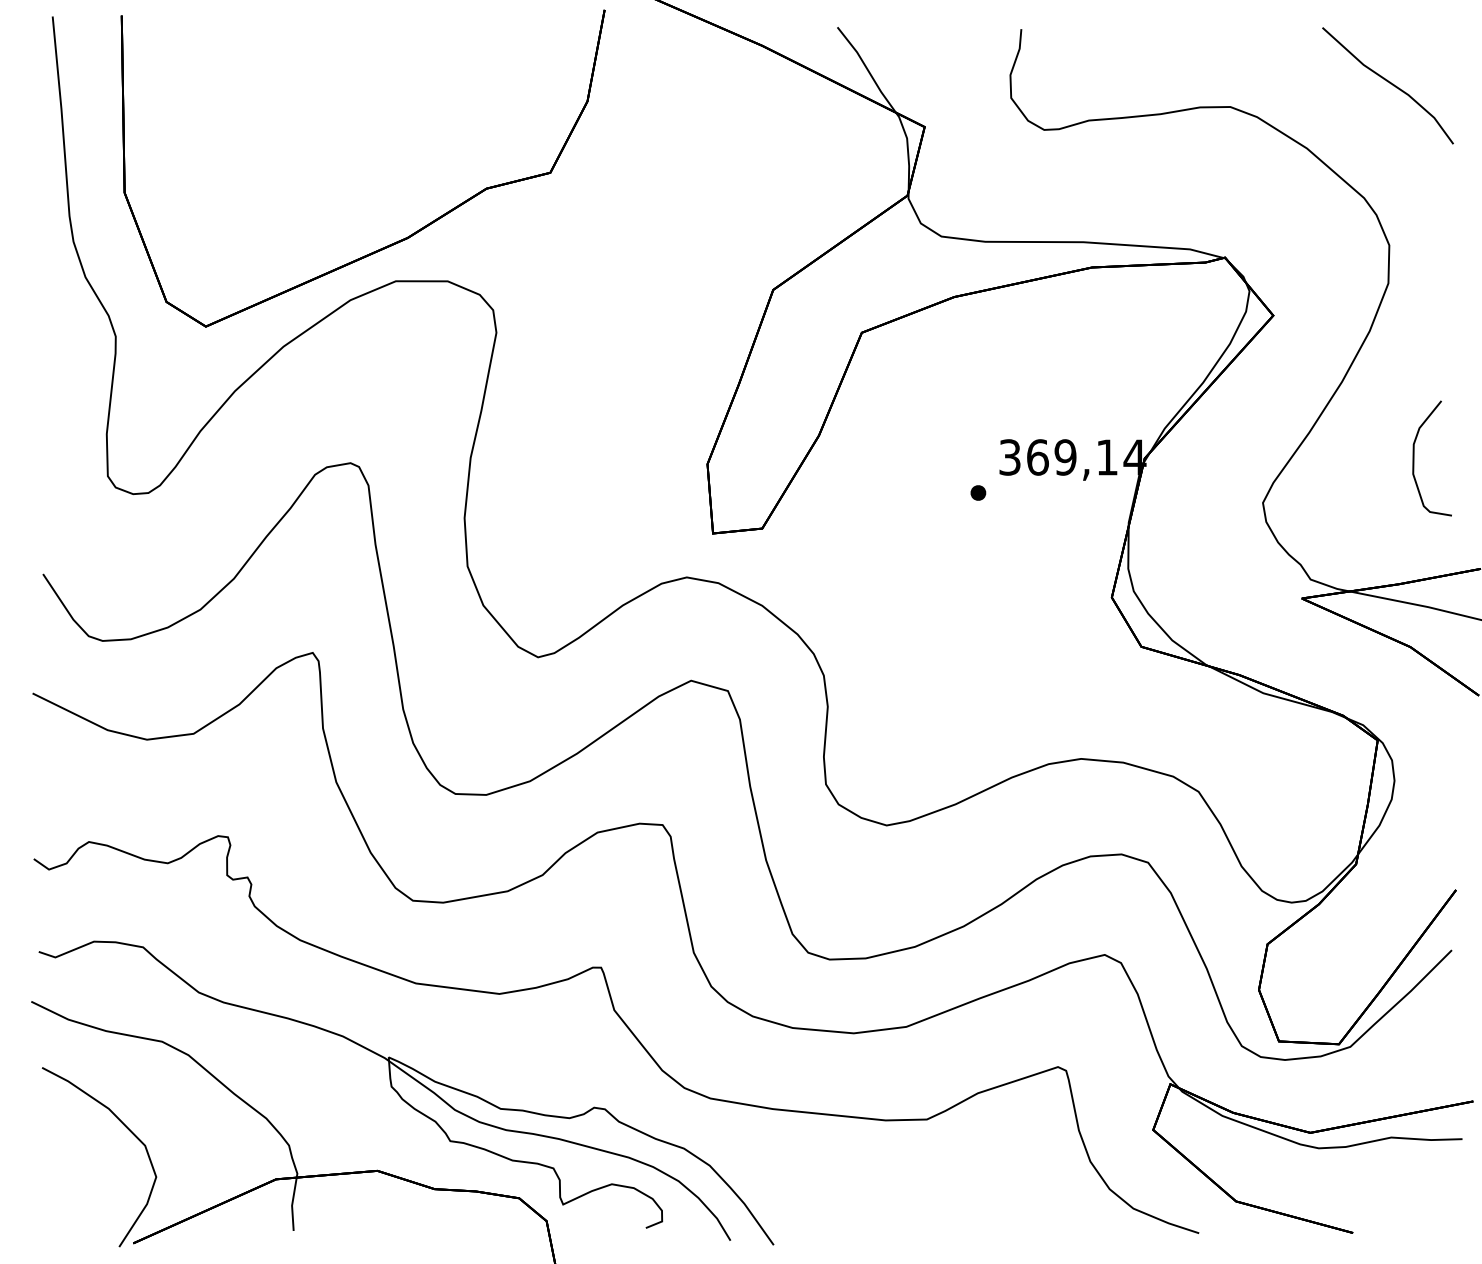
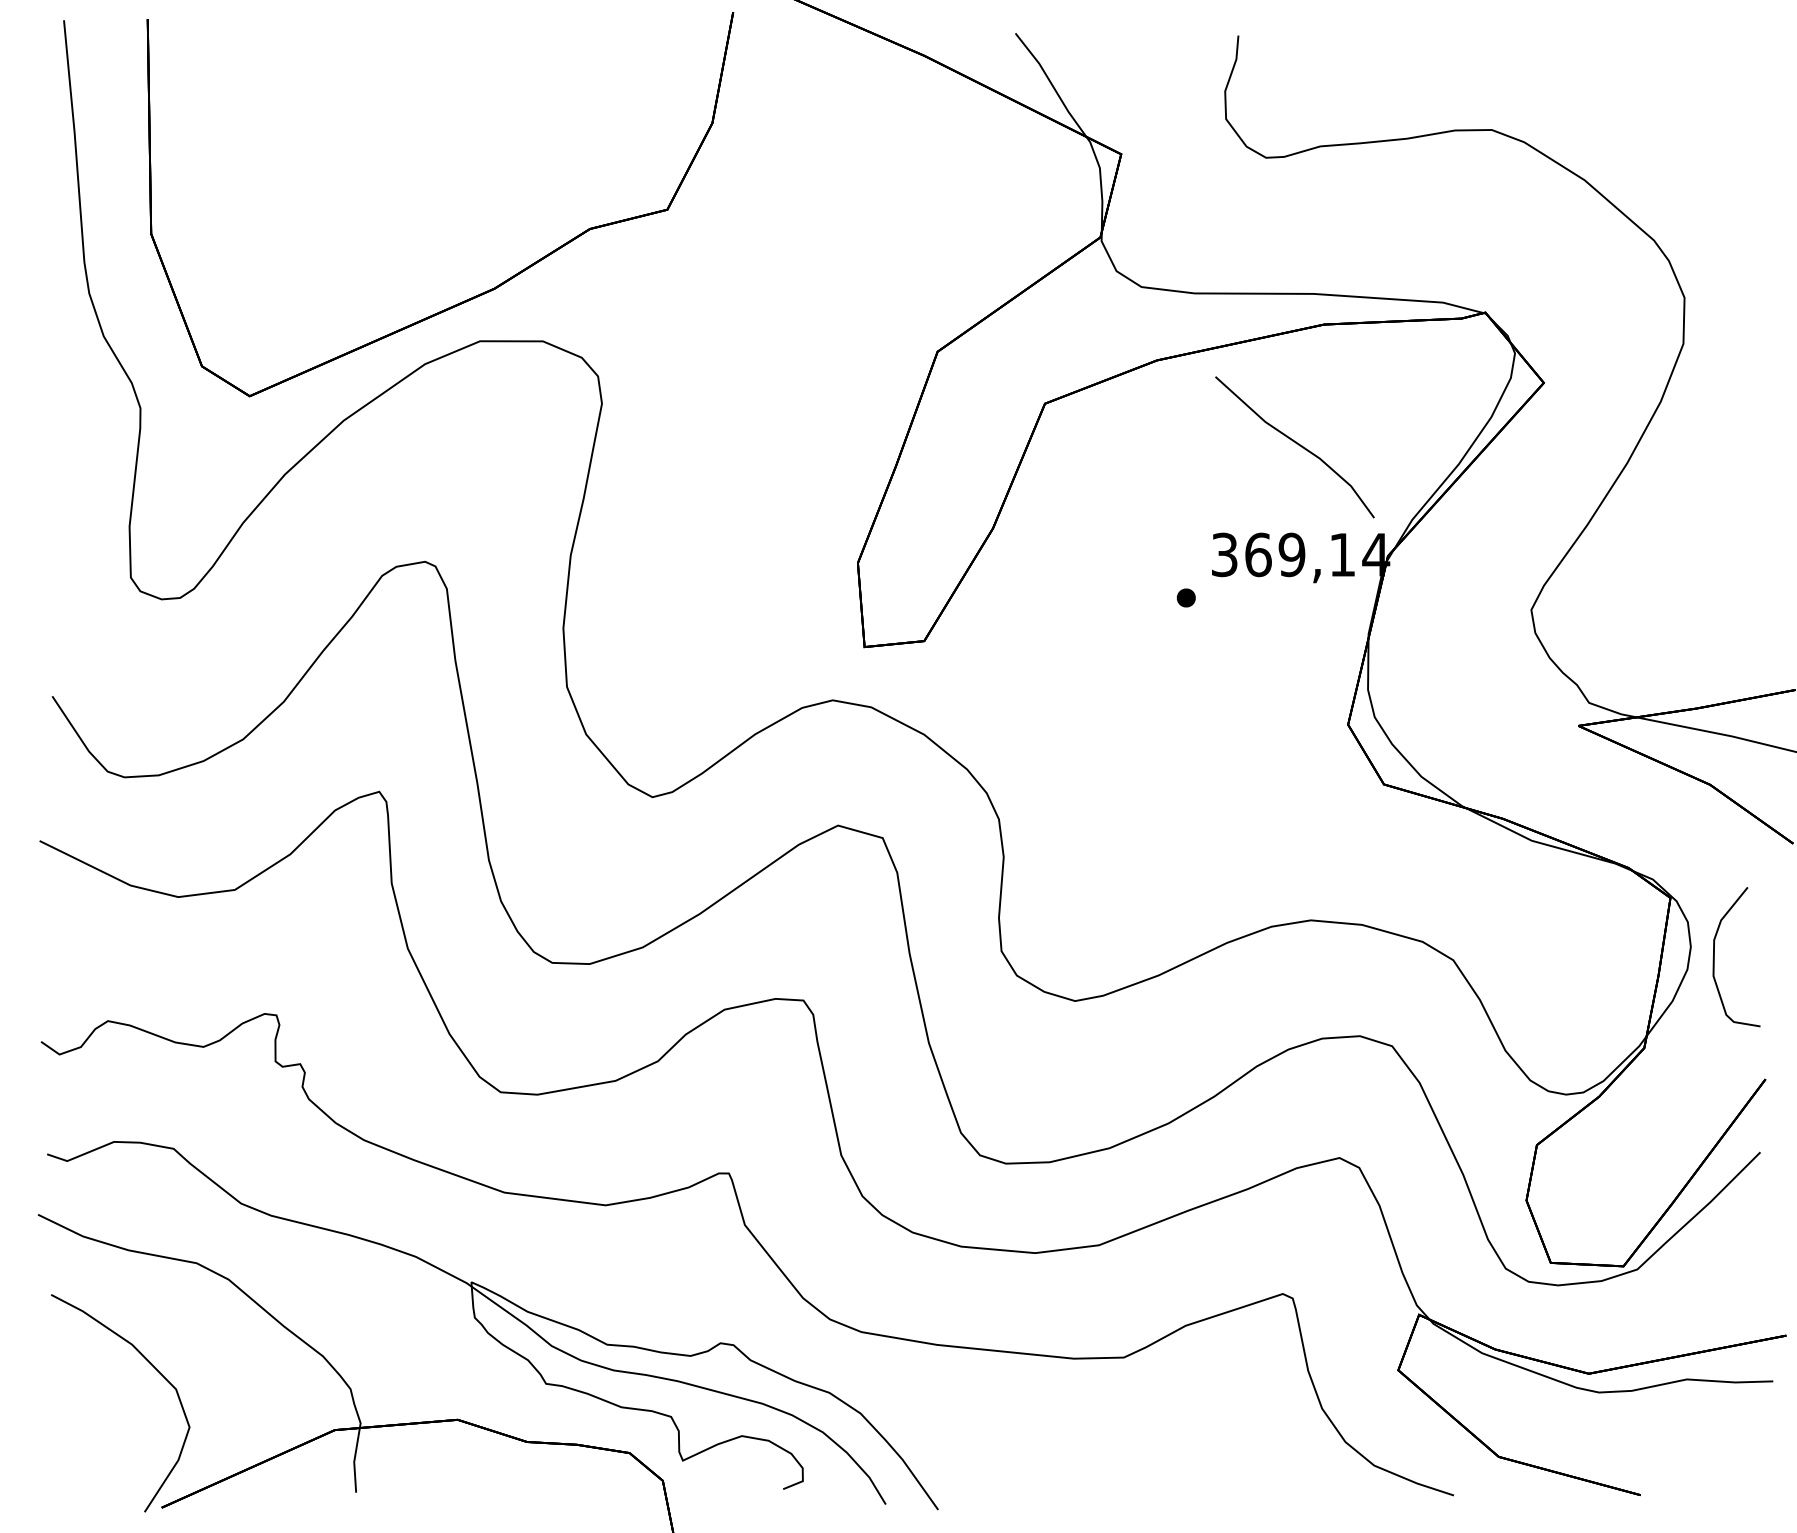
line: (1388, 82) -> (1295, 443), moved
curve: (1414, 458) -> (1714, 957), moved

